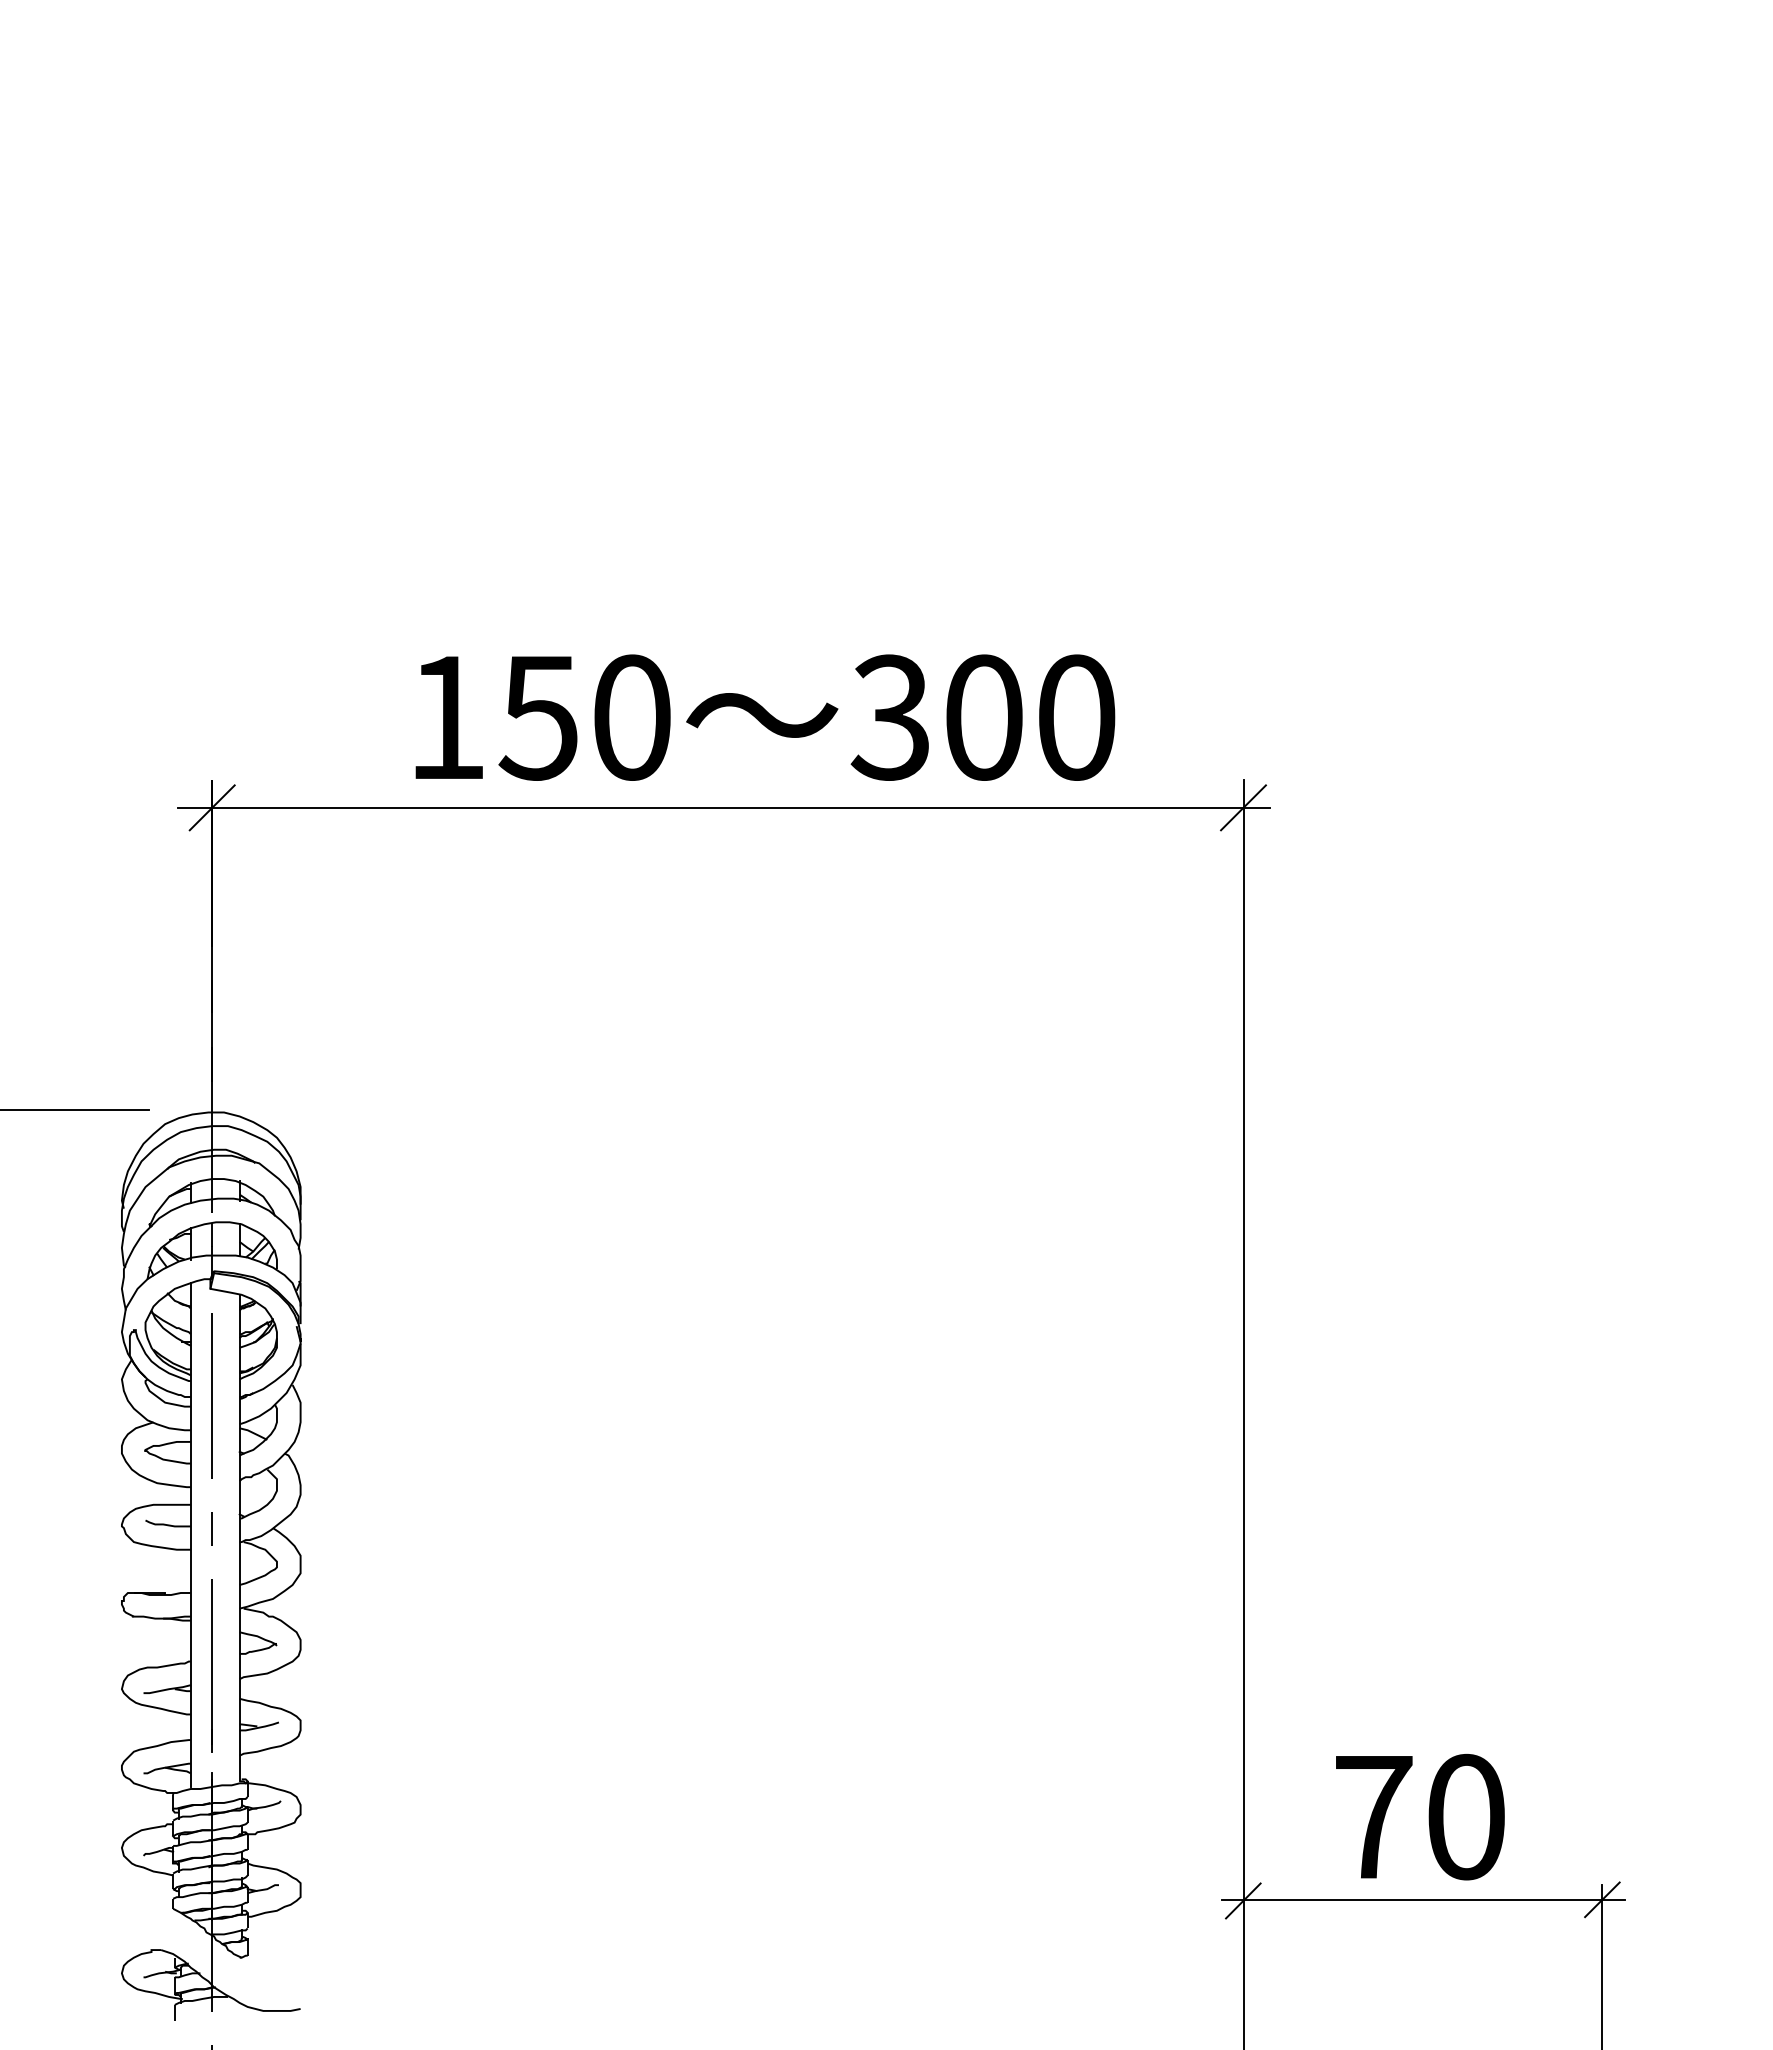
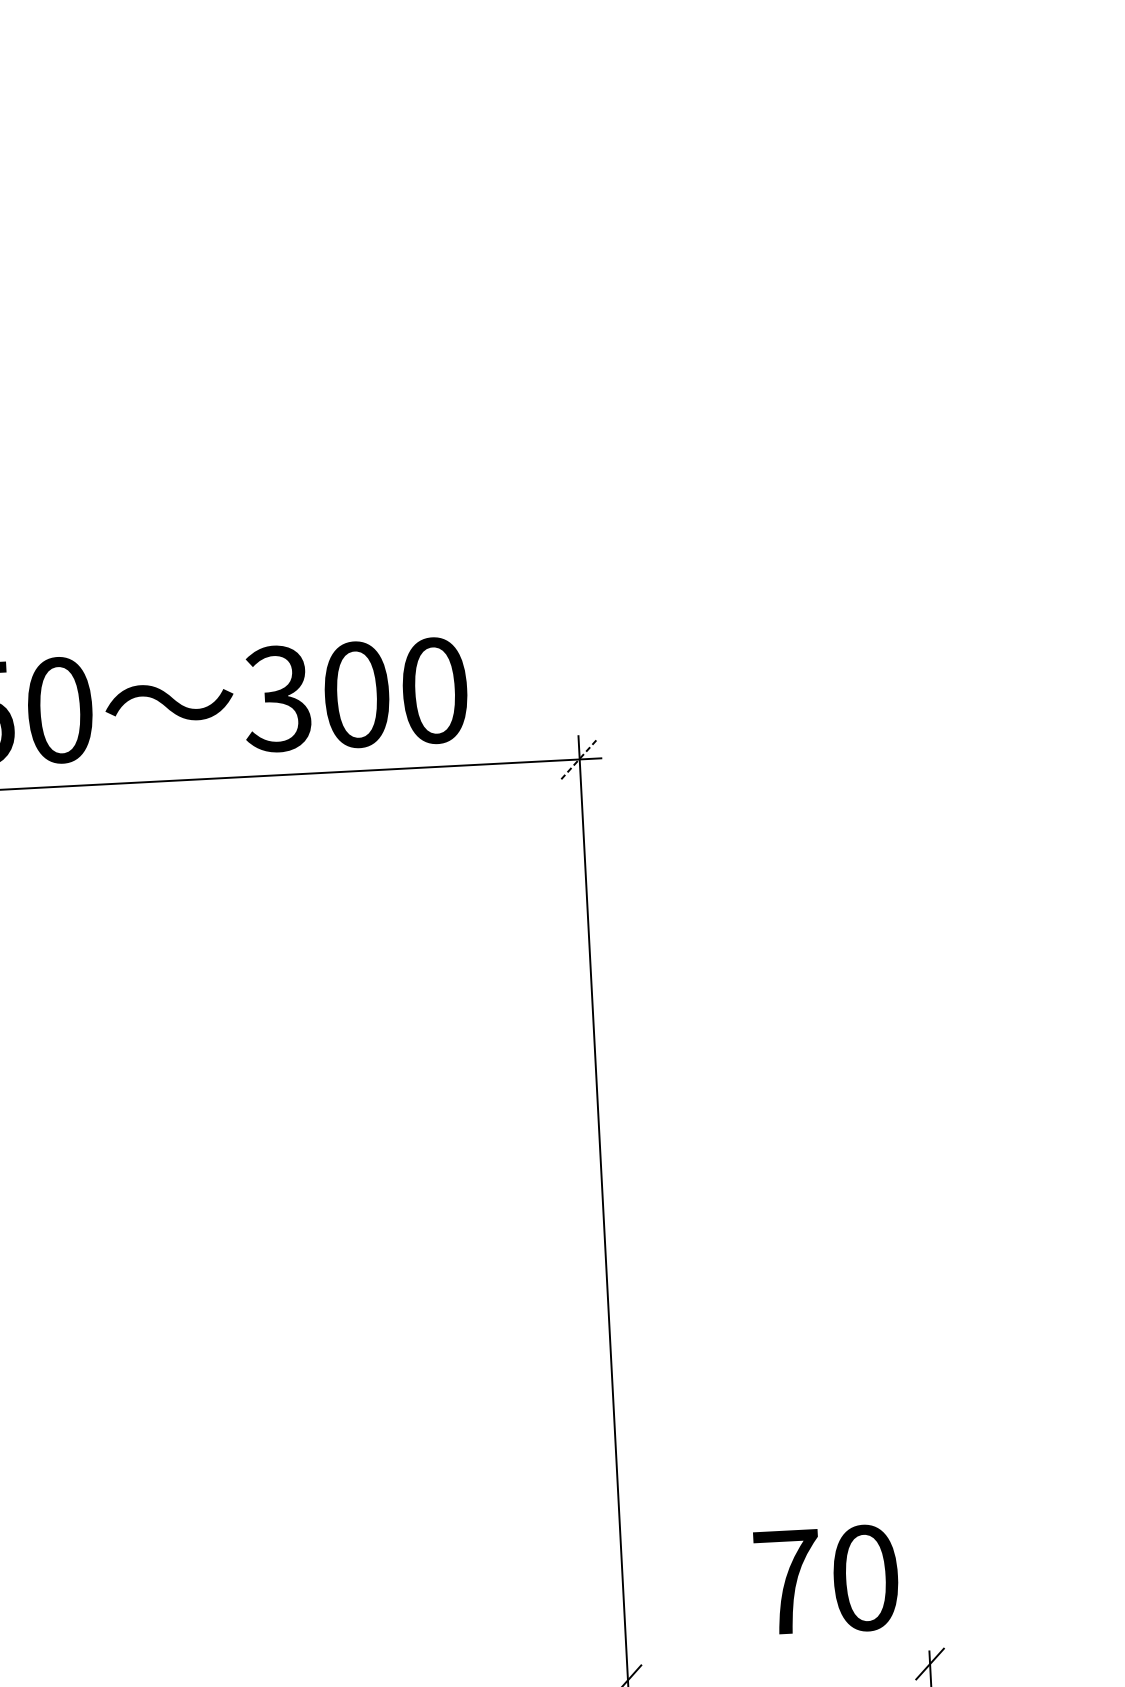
line: (1243, 807) -> (579, 759), solid -> dashed
text: (1420, 1817) -> (826, 1580), moved
line: (1422, 1899) -> (778, 1671), removed

